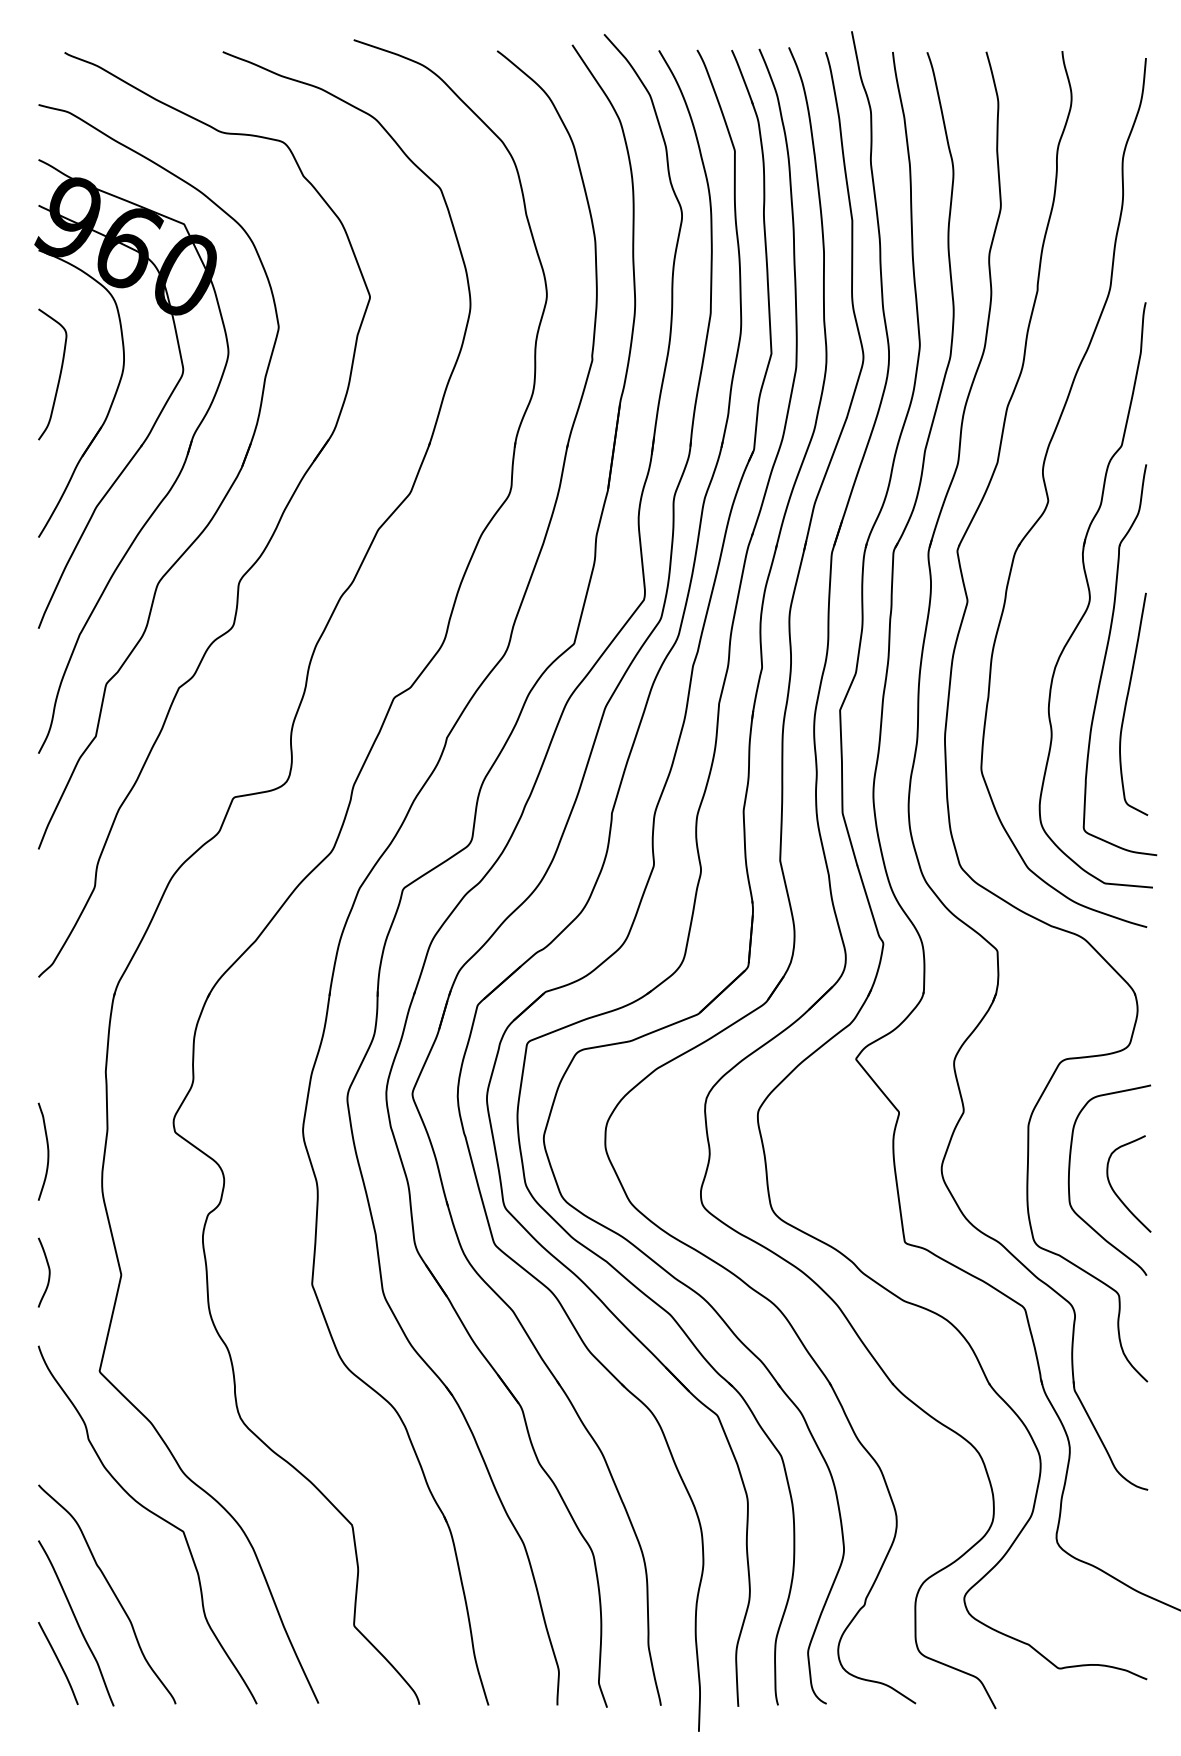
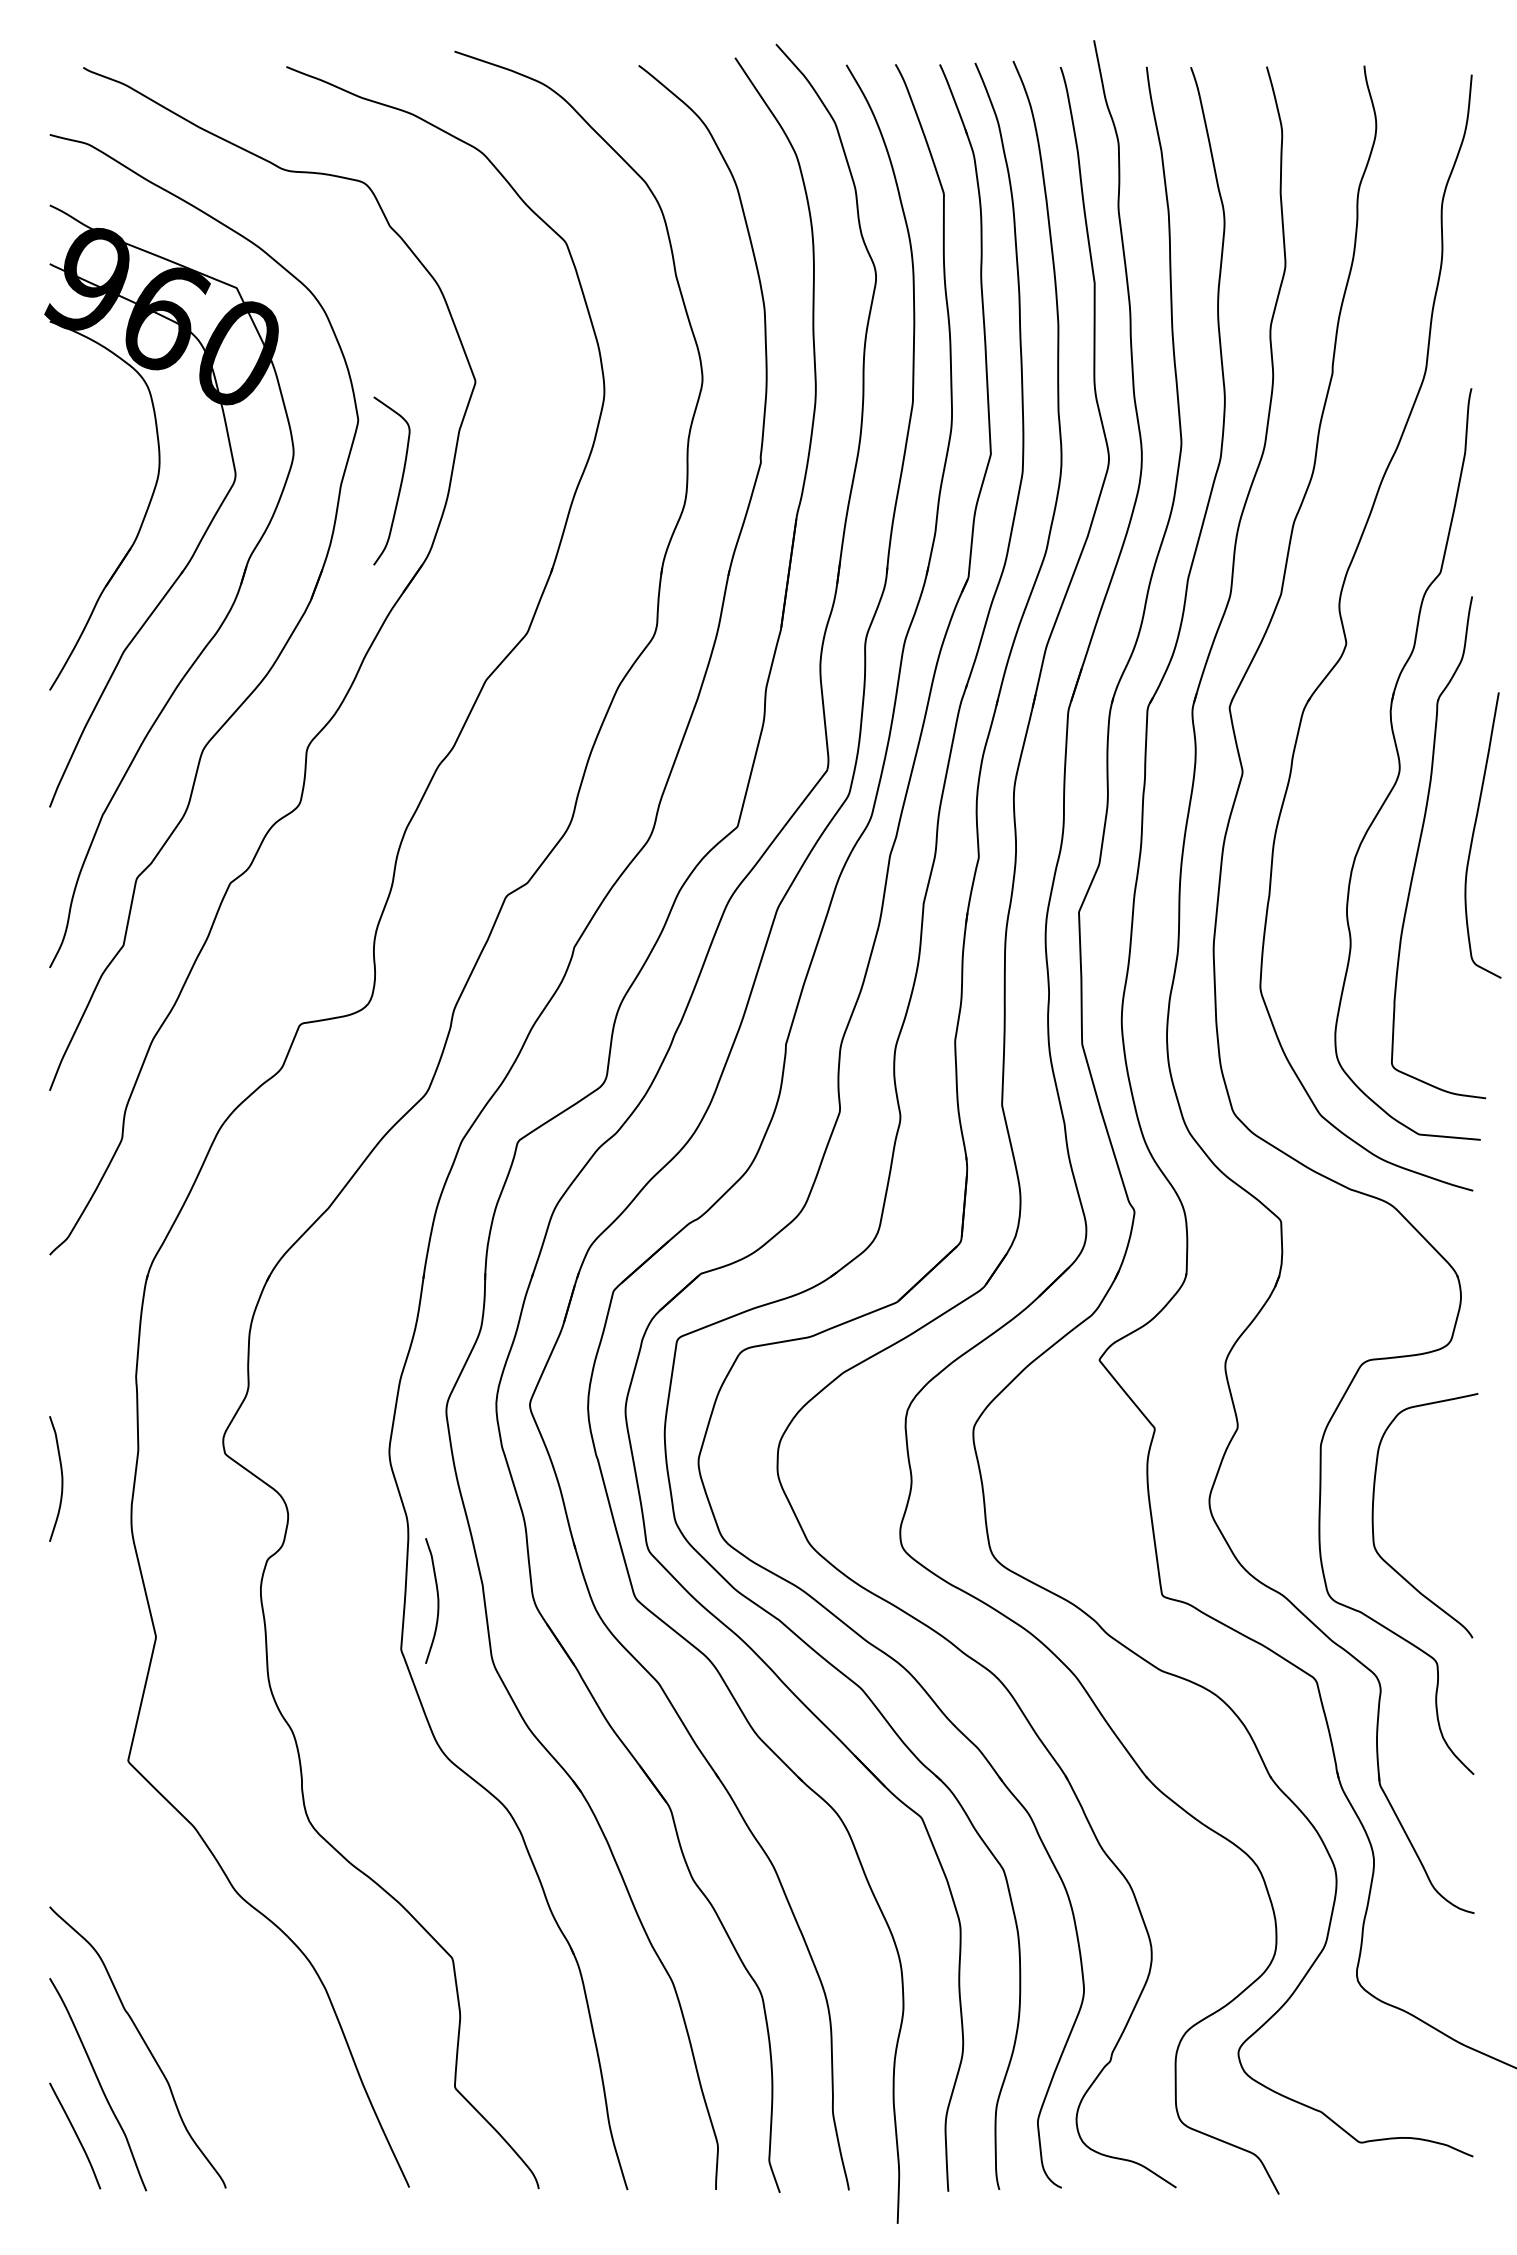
curve: (59, 374) -> (400, 481), moved
curve: (1127, 702) -> (1474, 833), moved
curve: (1116, 1194) -> (1434, 1533), removed
curve: (340, 1246) -> (437, 1600), added
curve: (49, 1272) -> (63, 1634), removed
curve: (154, 1515) -> (198, 1945), removed

